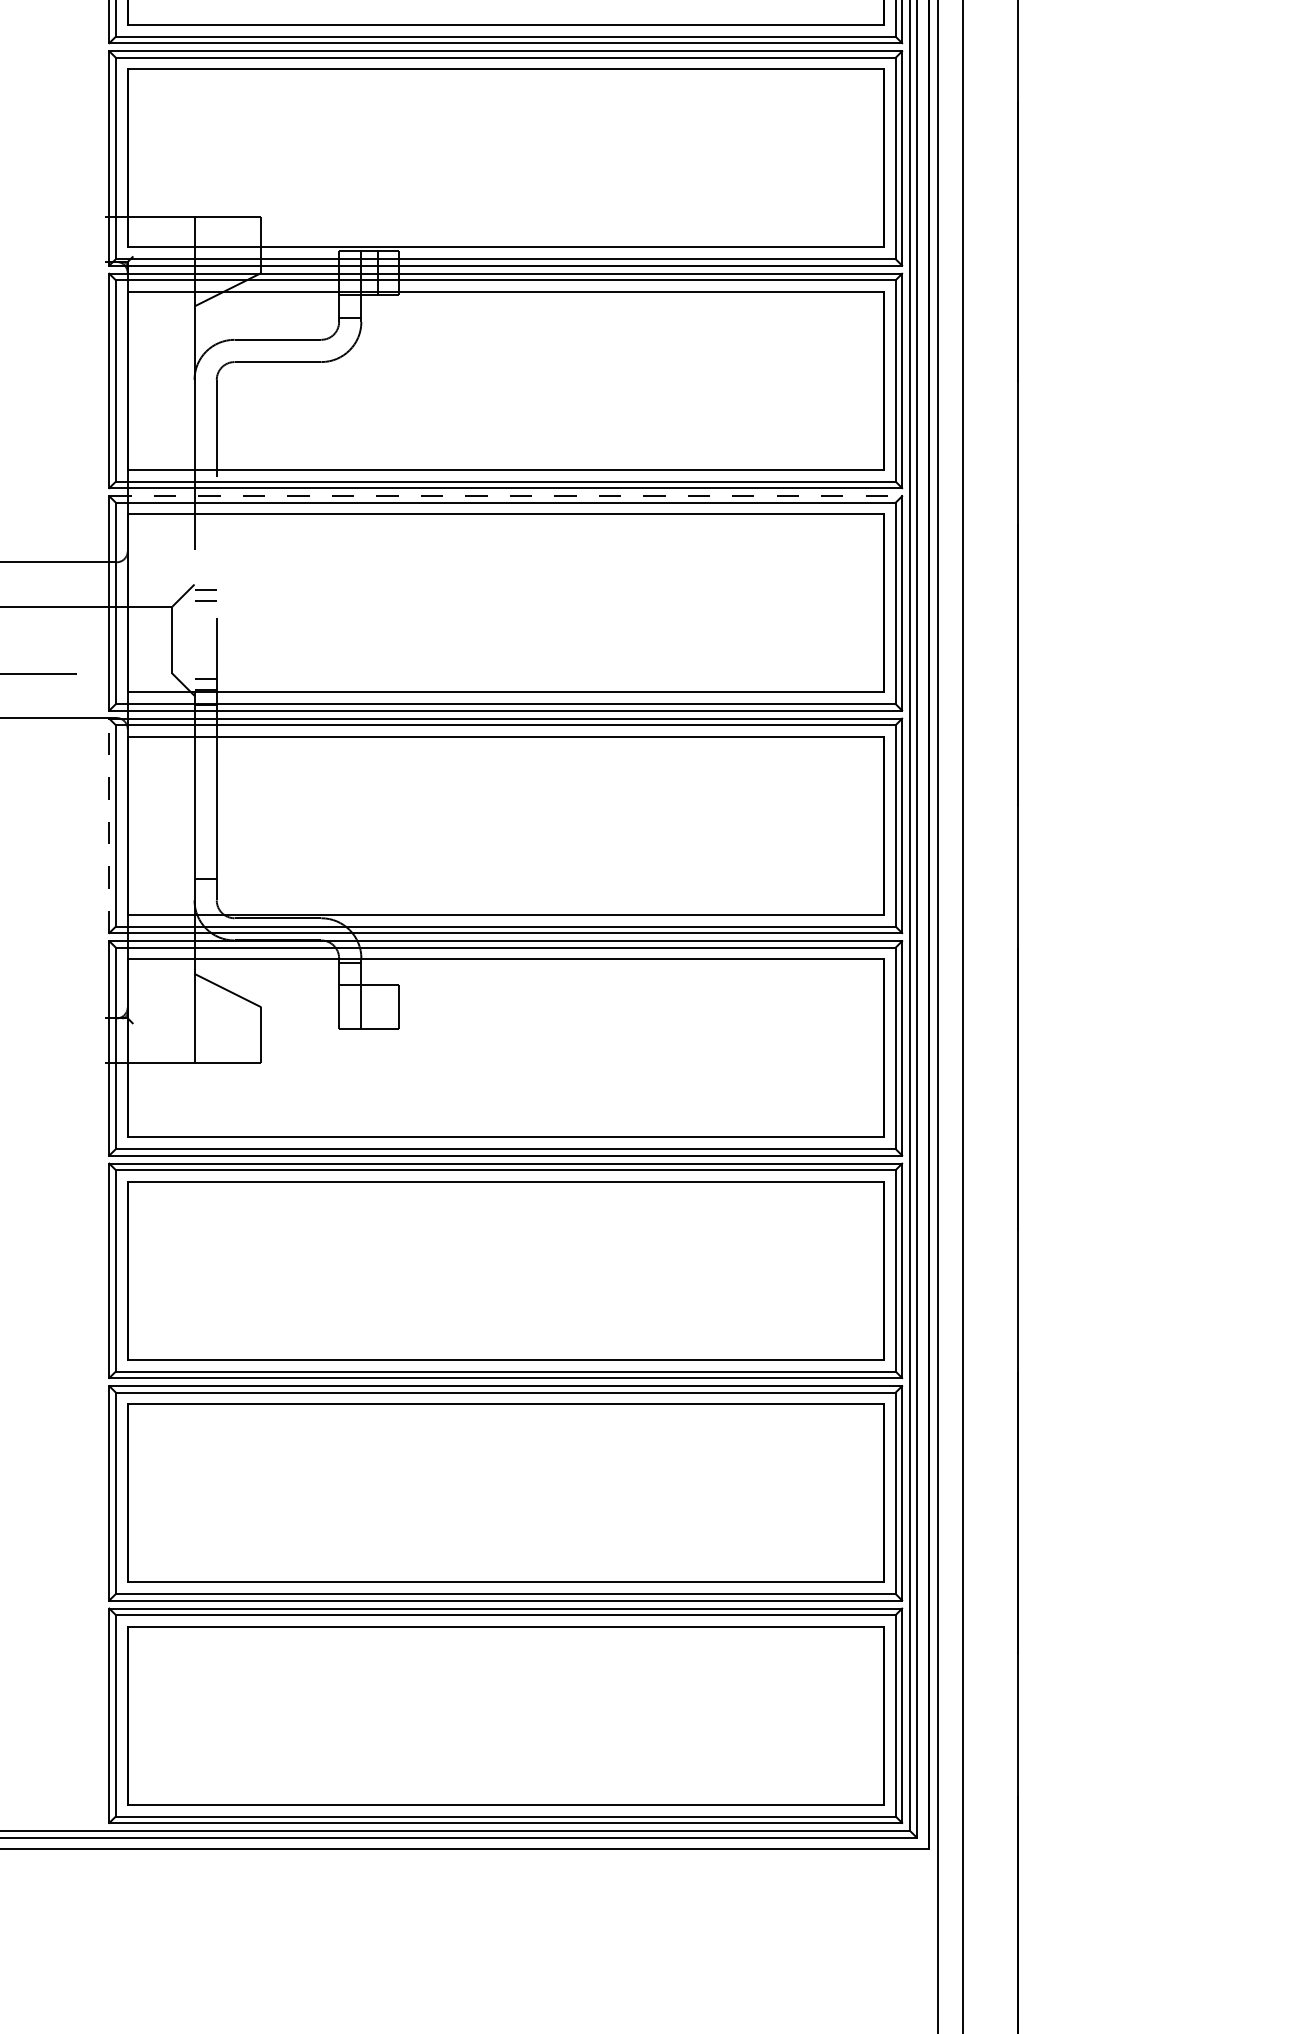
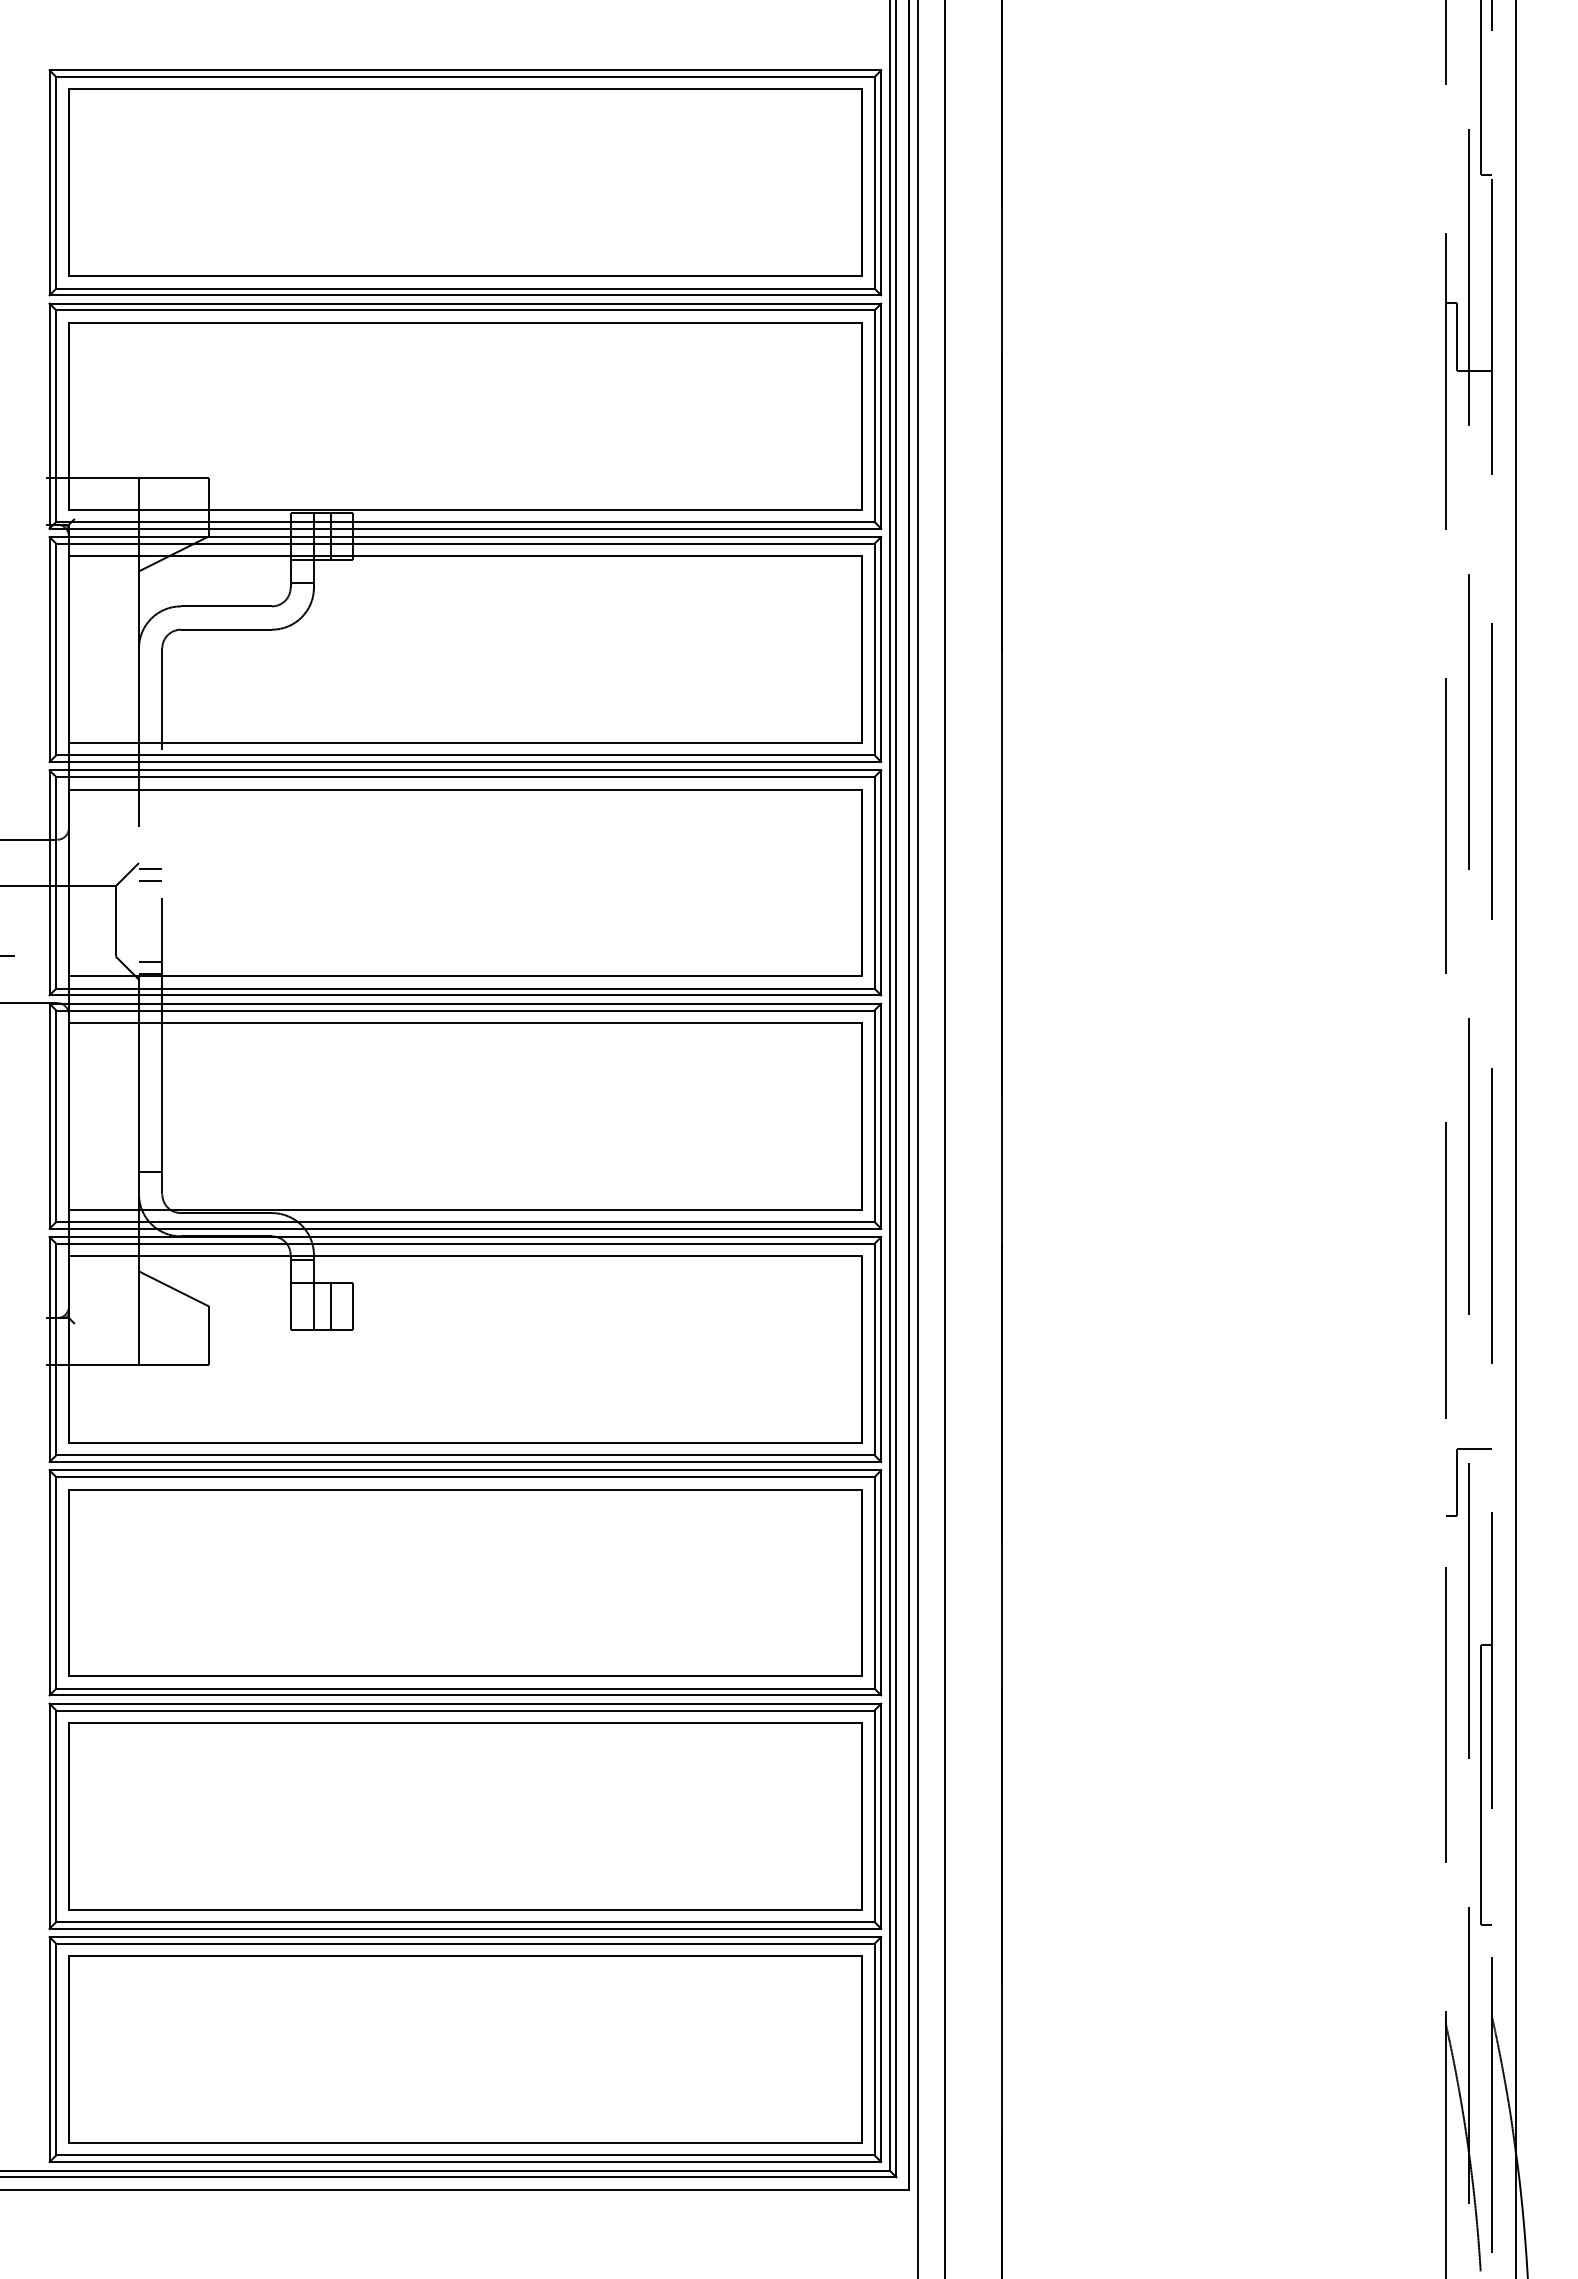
line: (505, 496) -> (465, 770), dashed -> solid
line: (109, 825) -> (49, 1115), dashed -> solid
line: (378, 1007) -> (331, 1306), added

